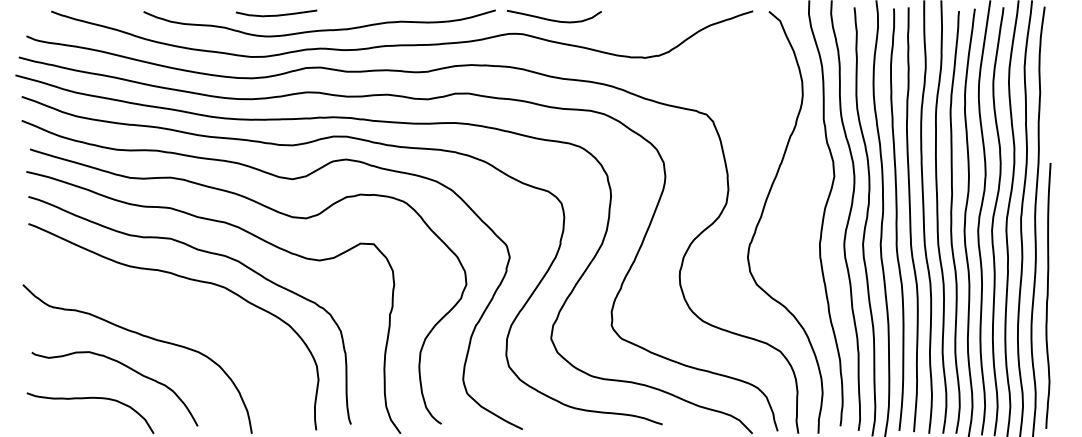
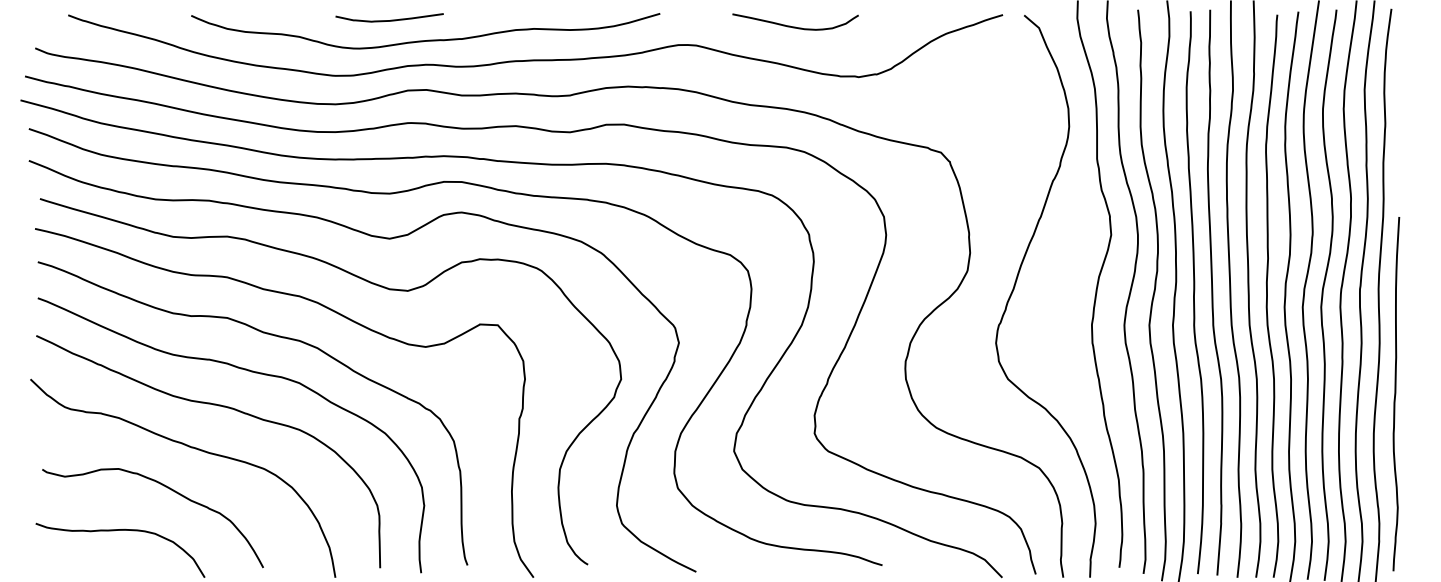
curve: (276, 14) -> (389, 19), moved
curve: (553, 19) -> (794, 25), moved
curve: (164, 305) -> (219, 406), added

